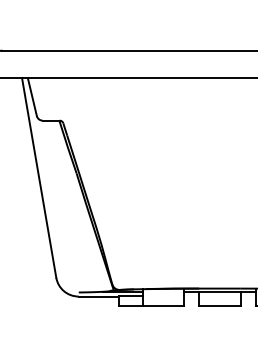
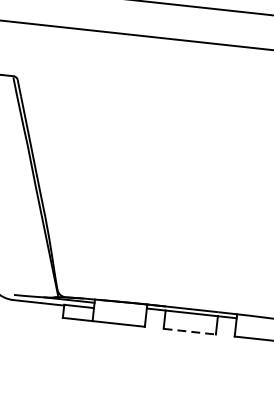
line: (219, 306) -> (189, 331), solid -> dashed

